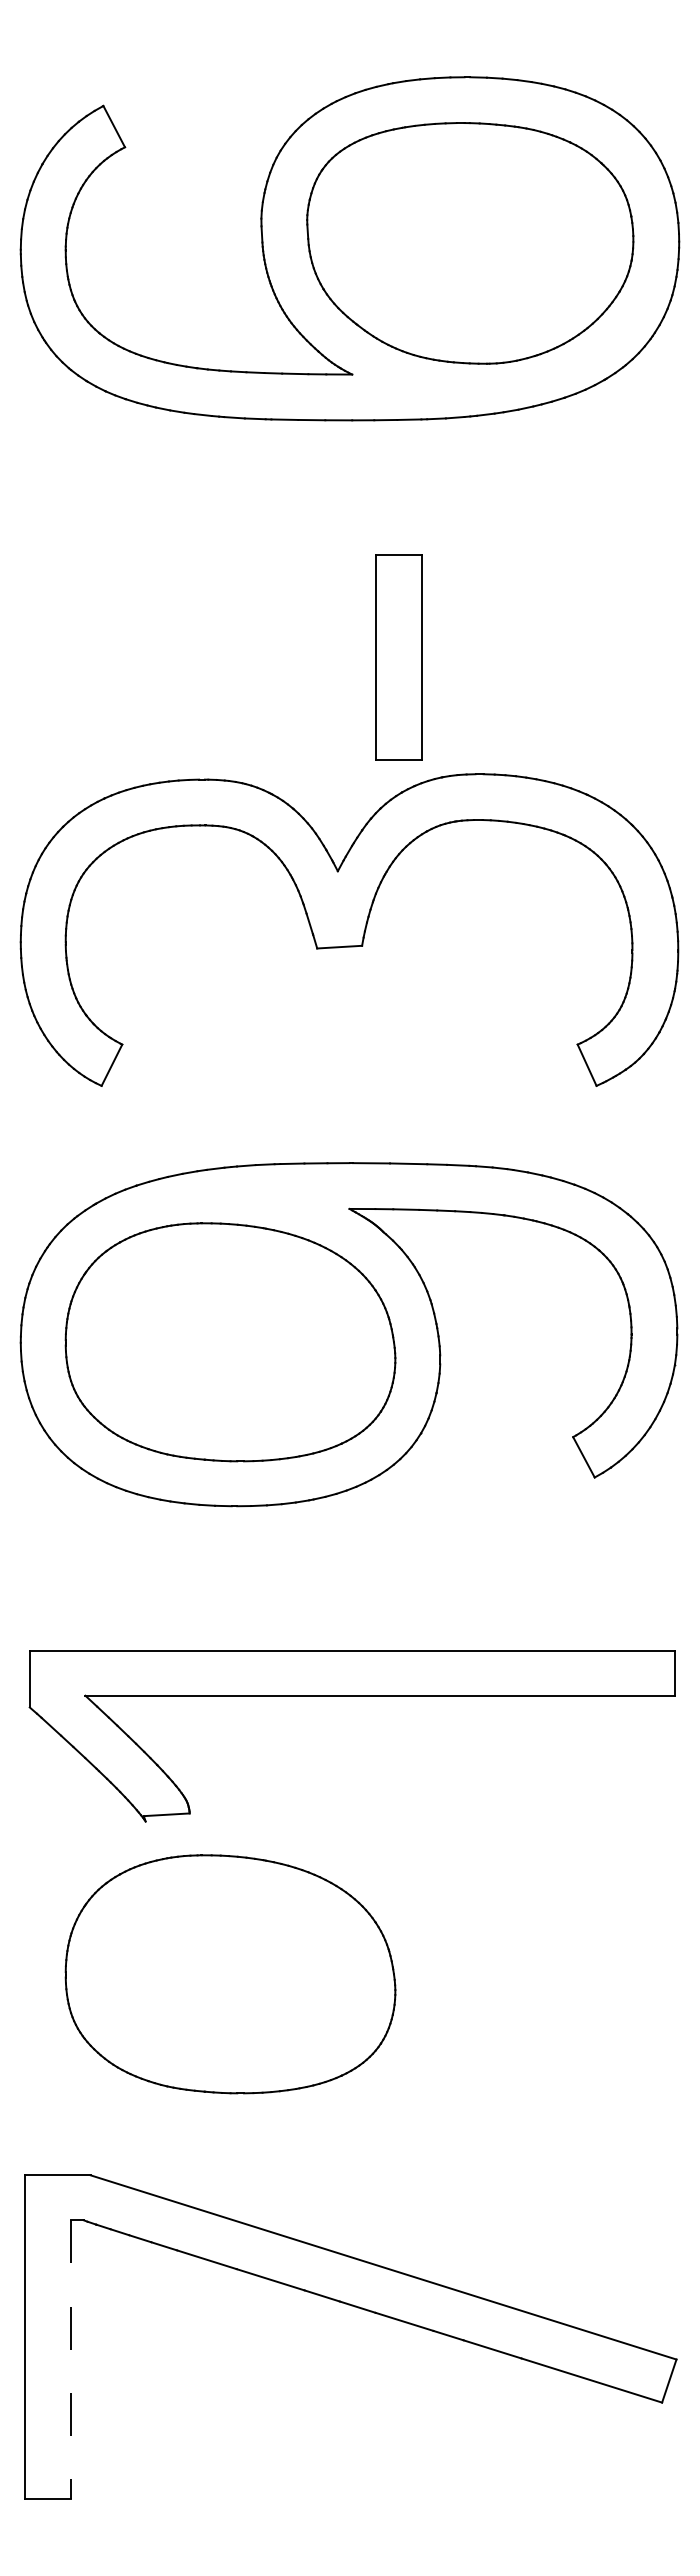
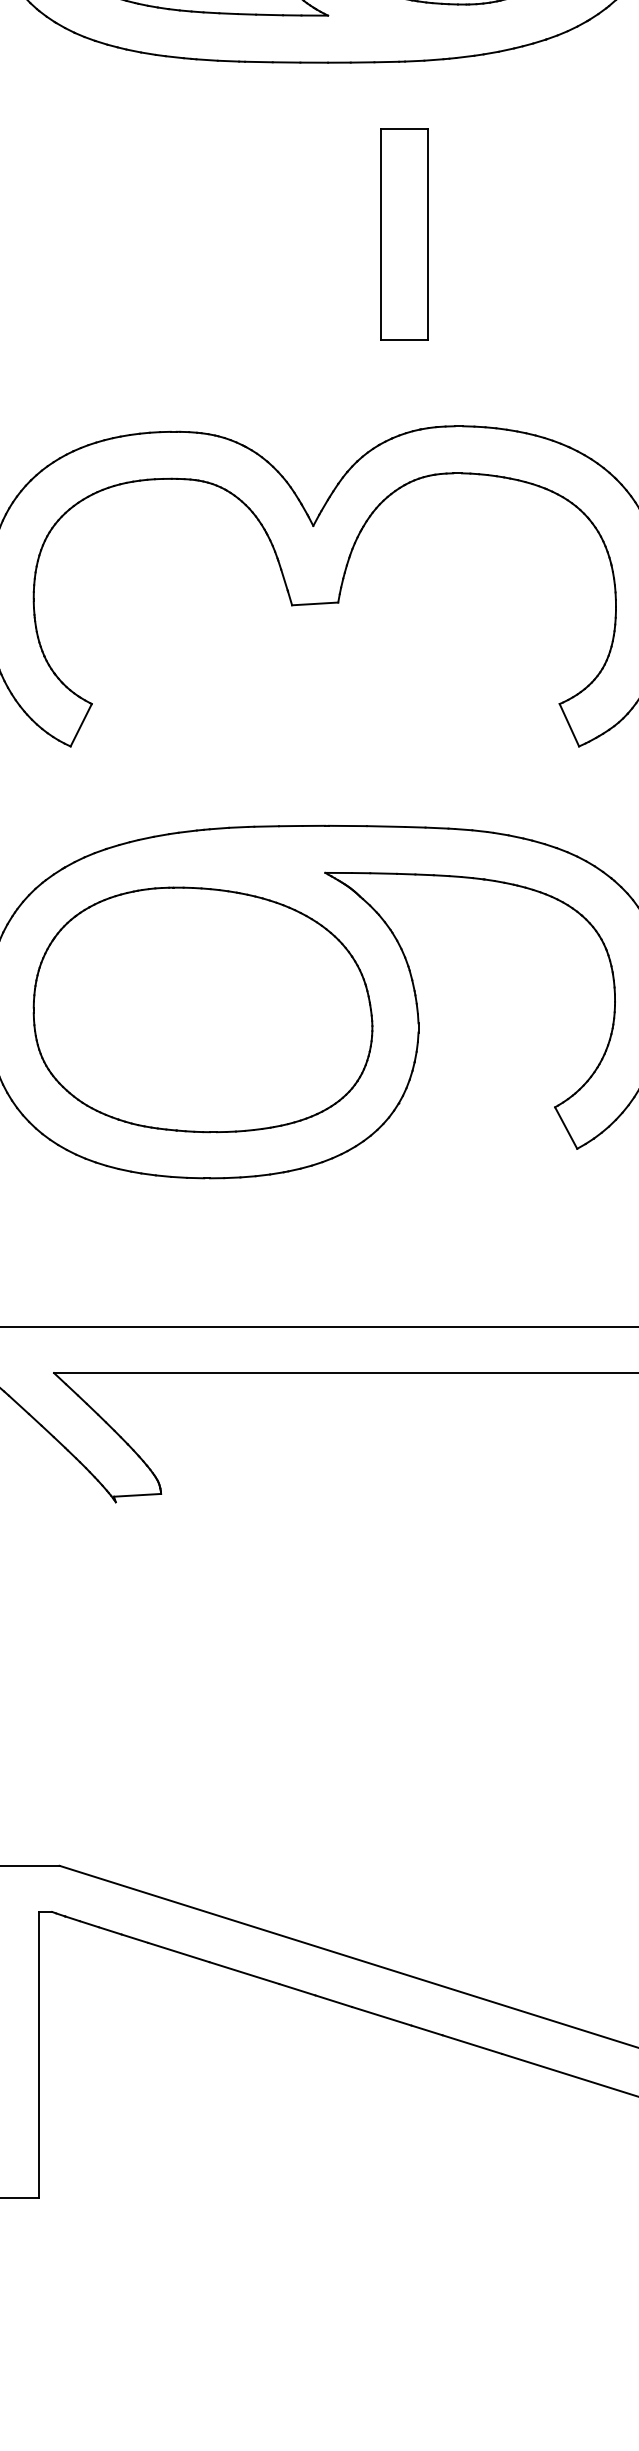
part: (398, 657) -> (403, 234), moved
part: (230, 1974) -> (203, 1659), removed
line: (71, 2360) -> (39, 2055), dashed -> solid

